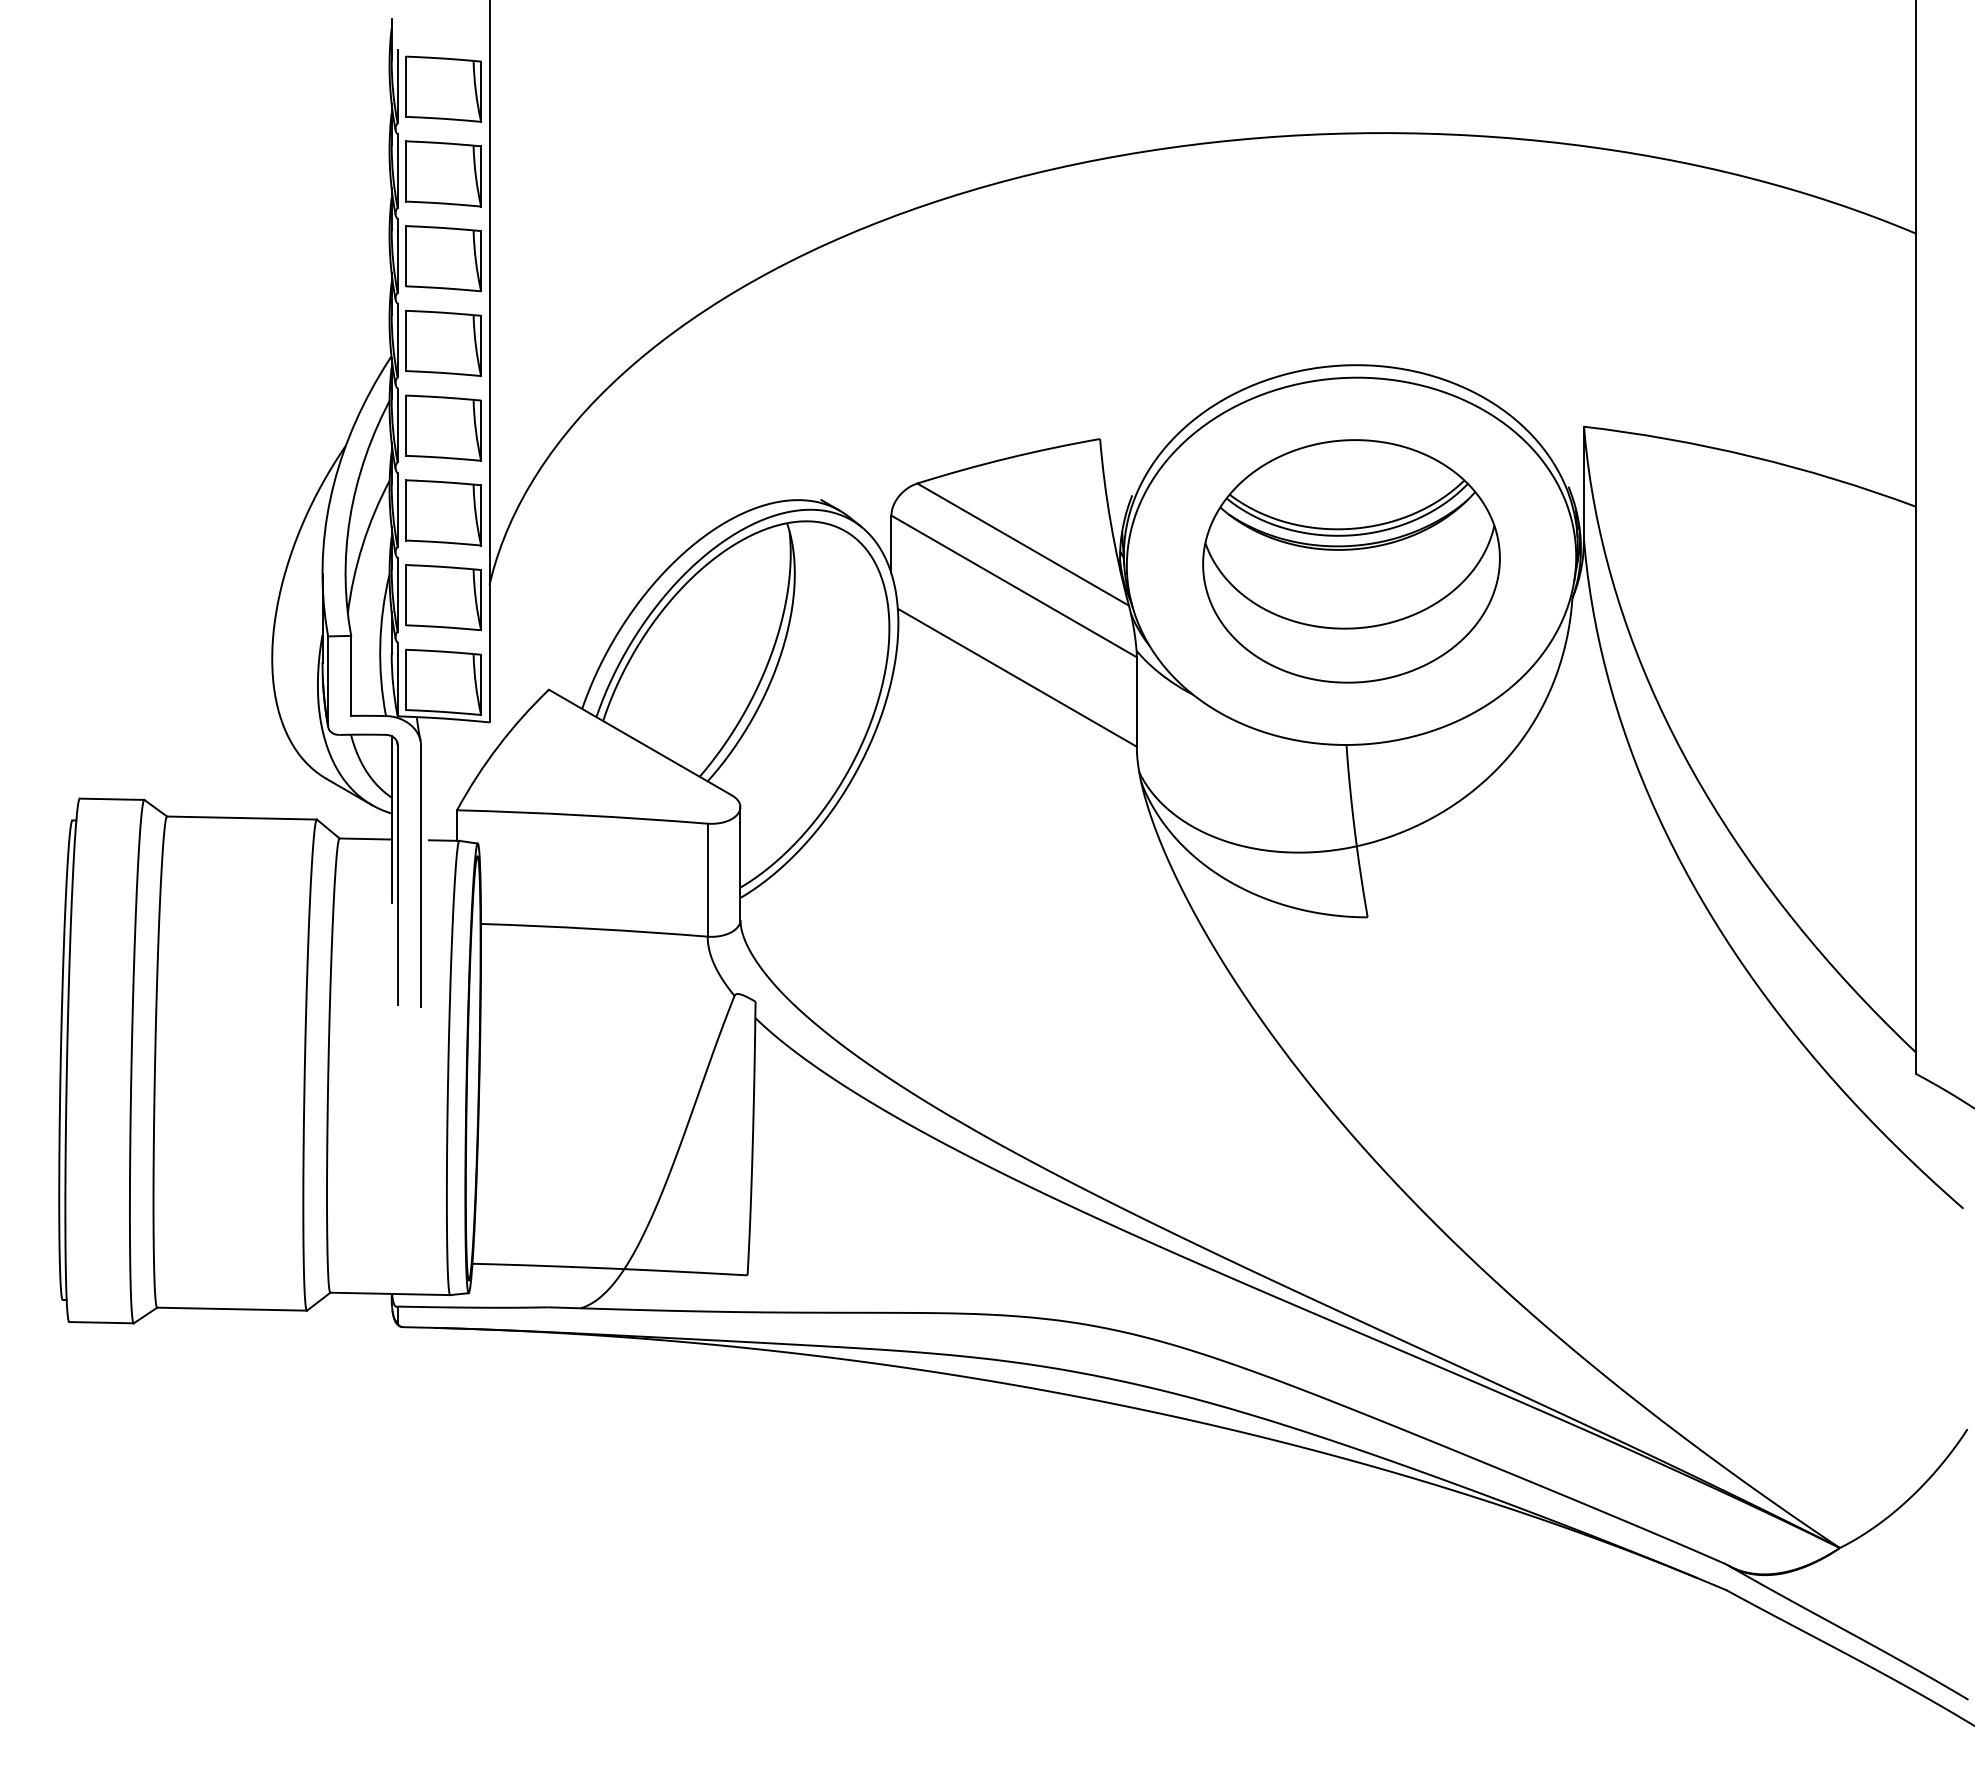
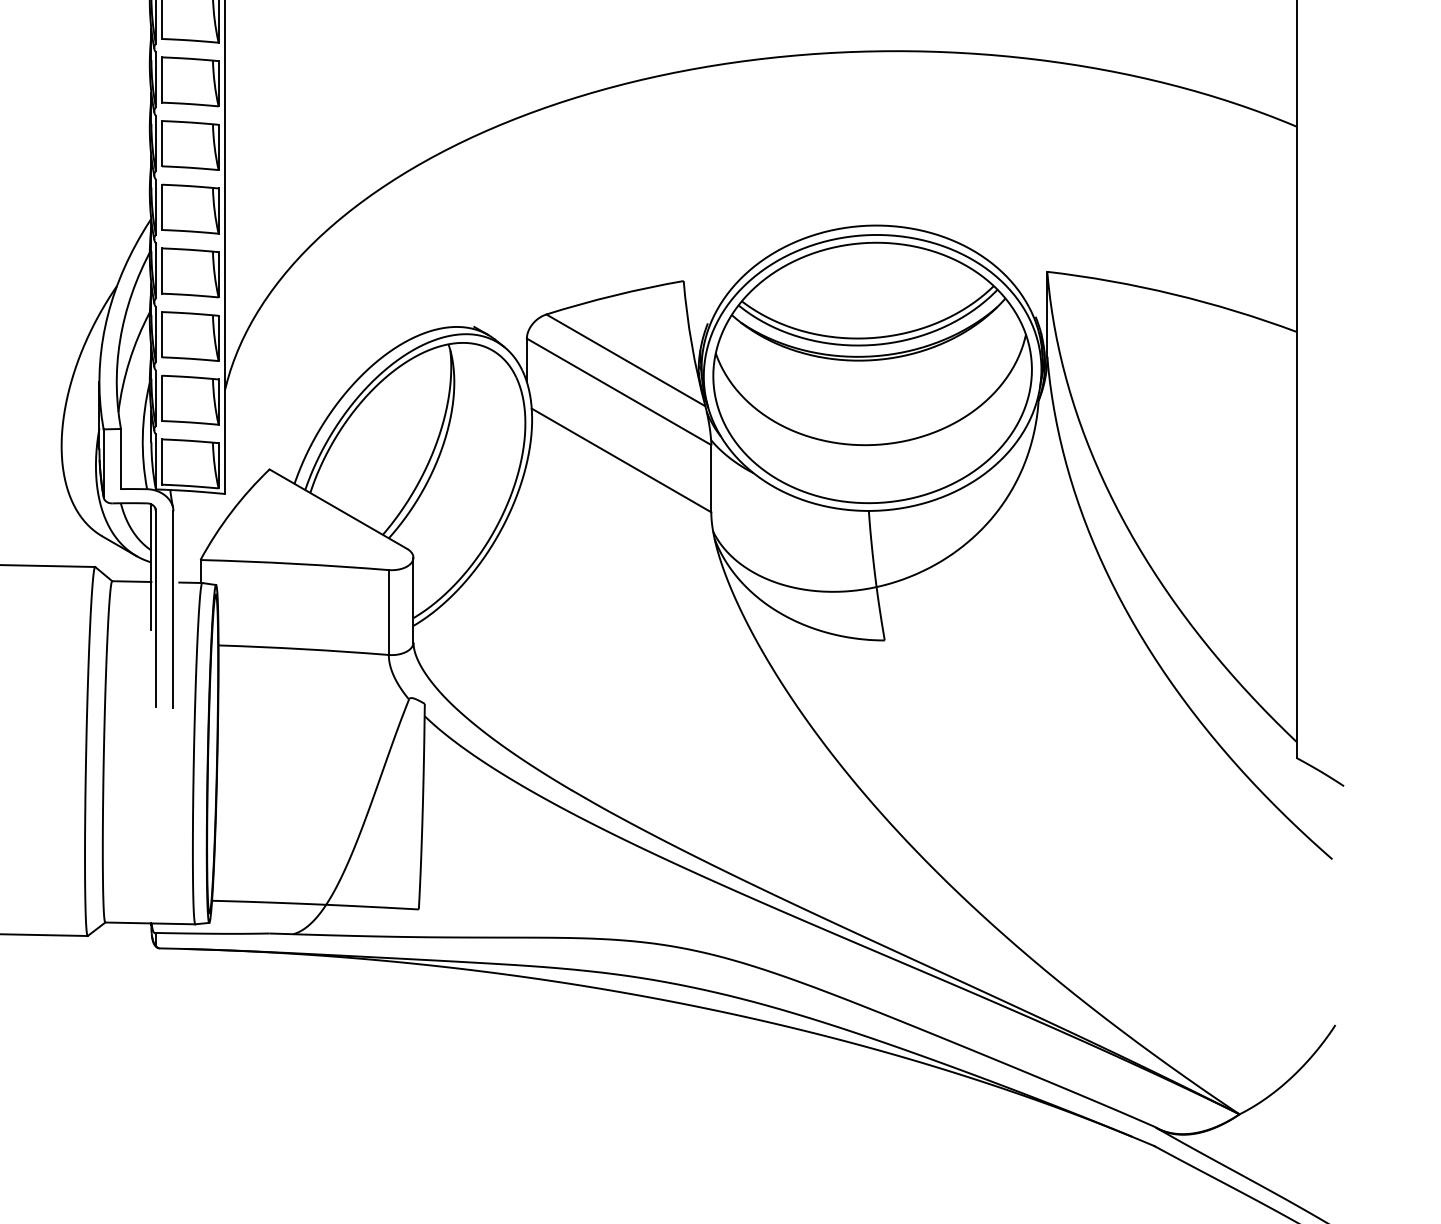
part: (1351, 561) -> (872, 373), size x1.43

